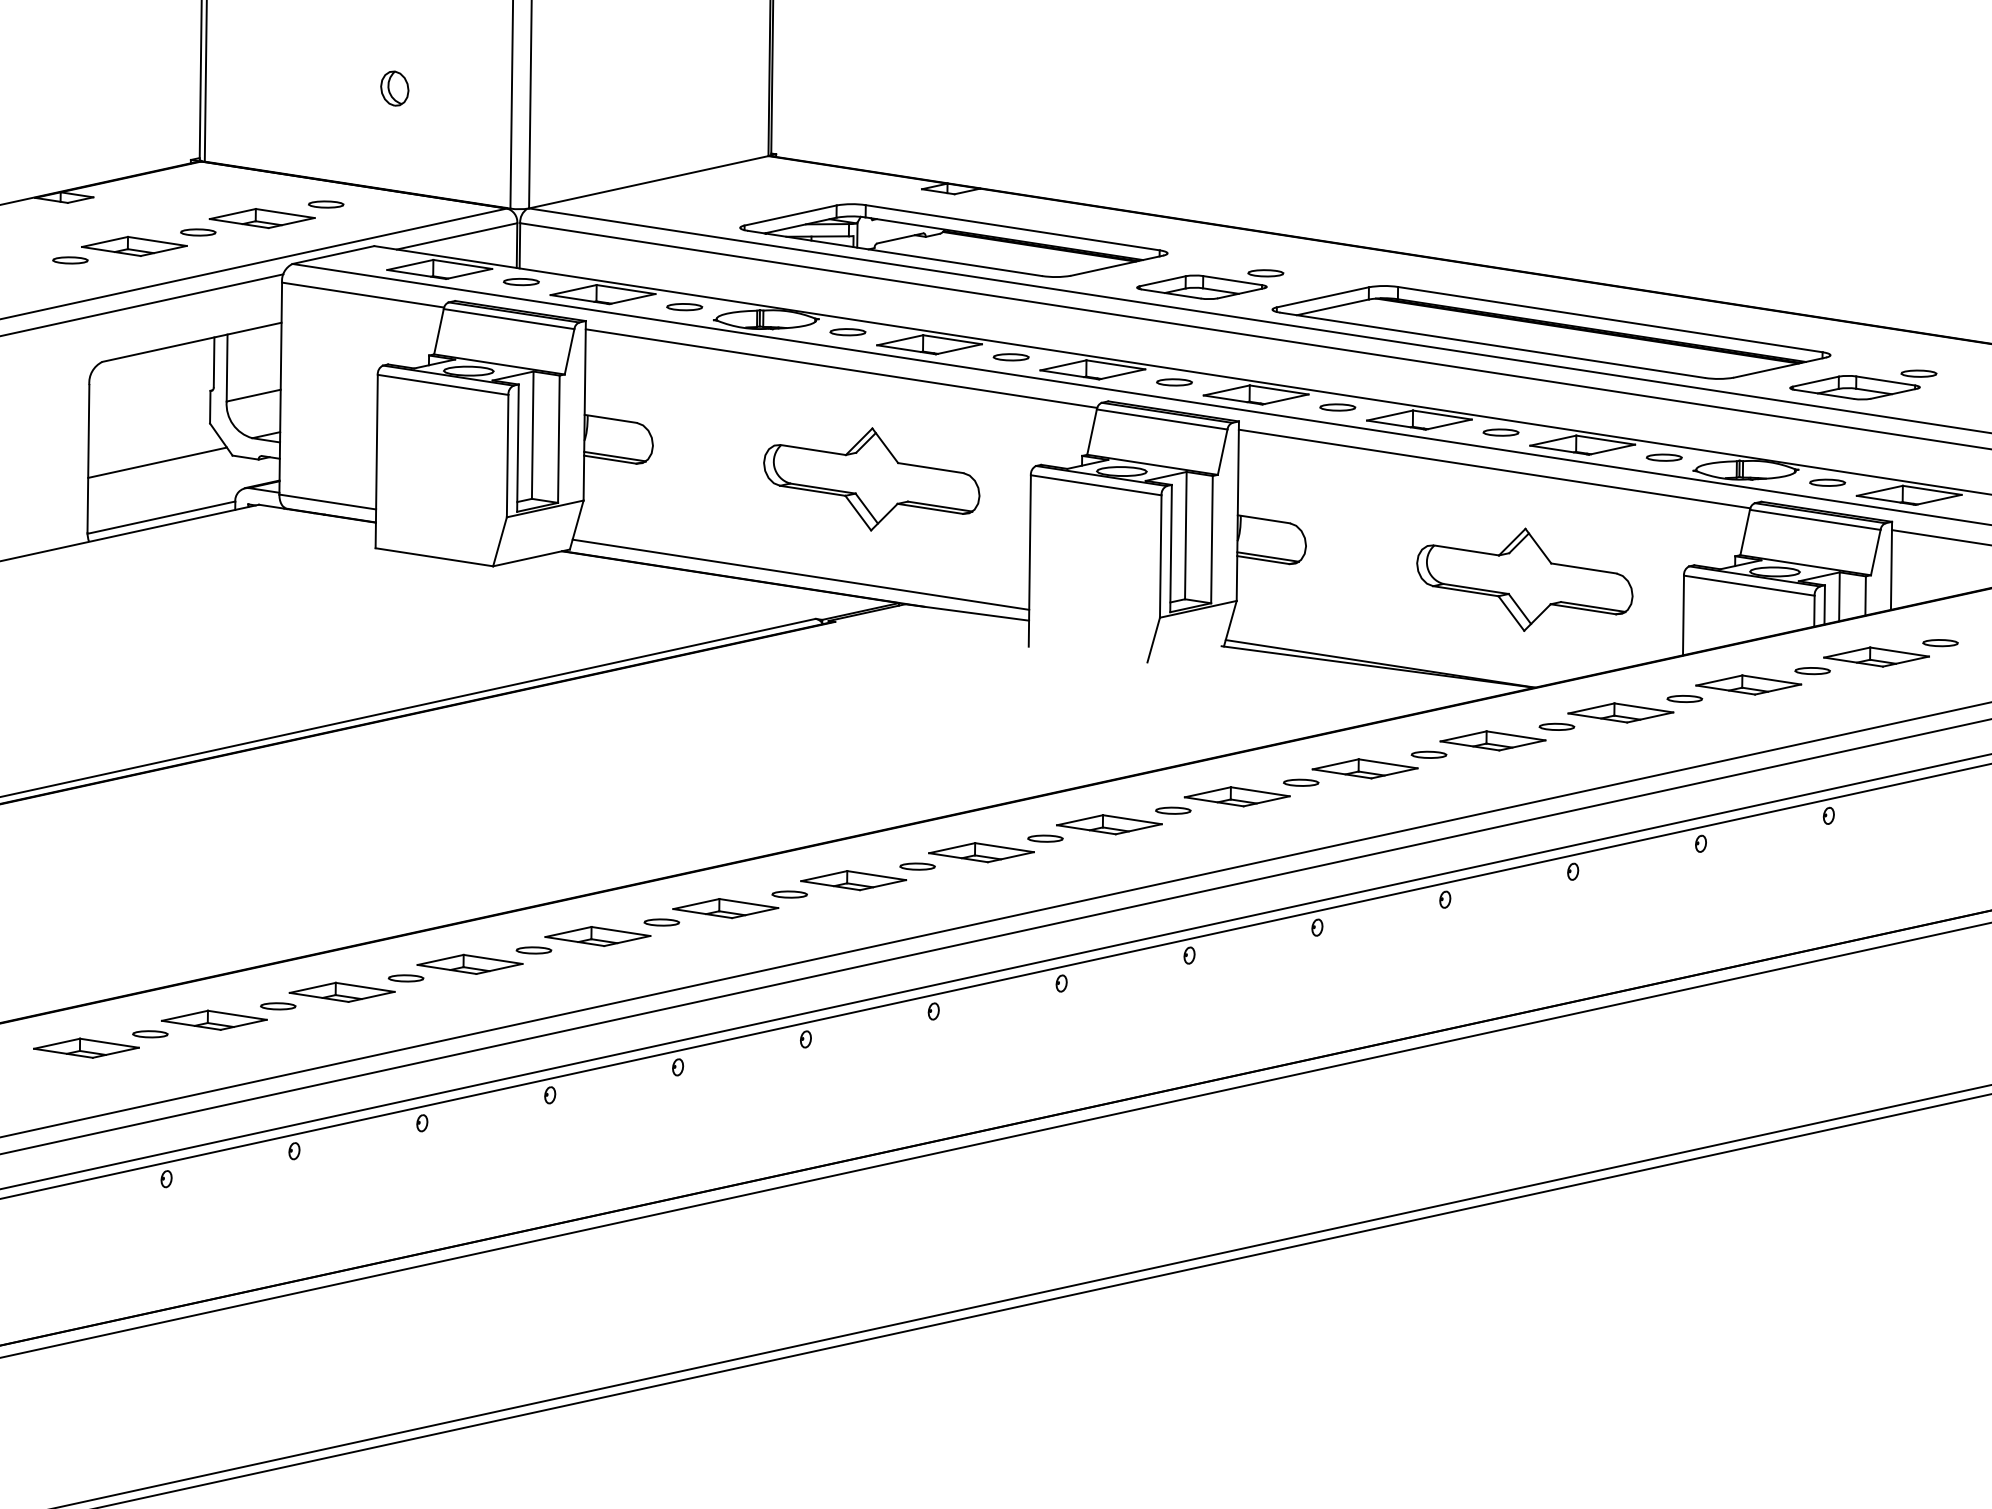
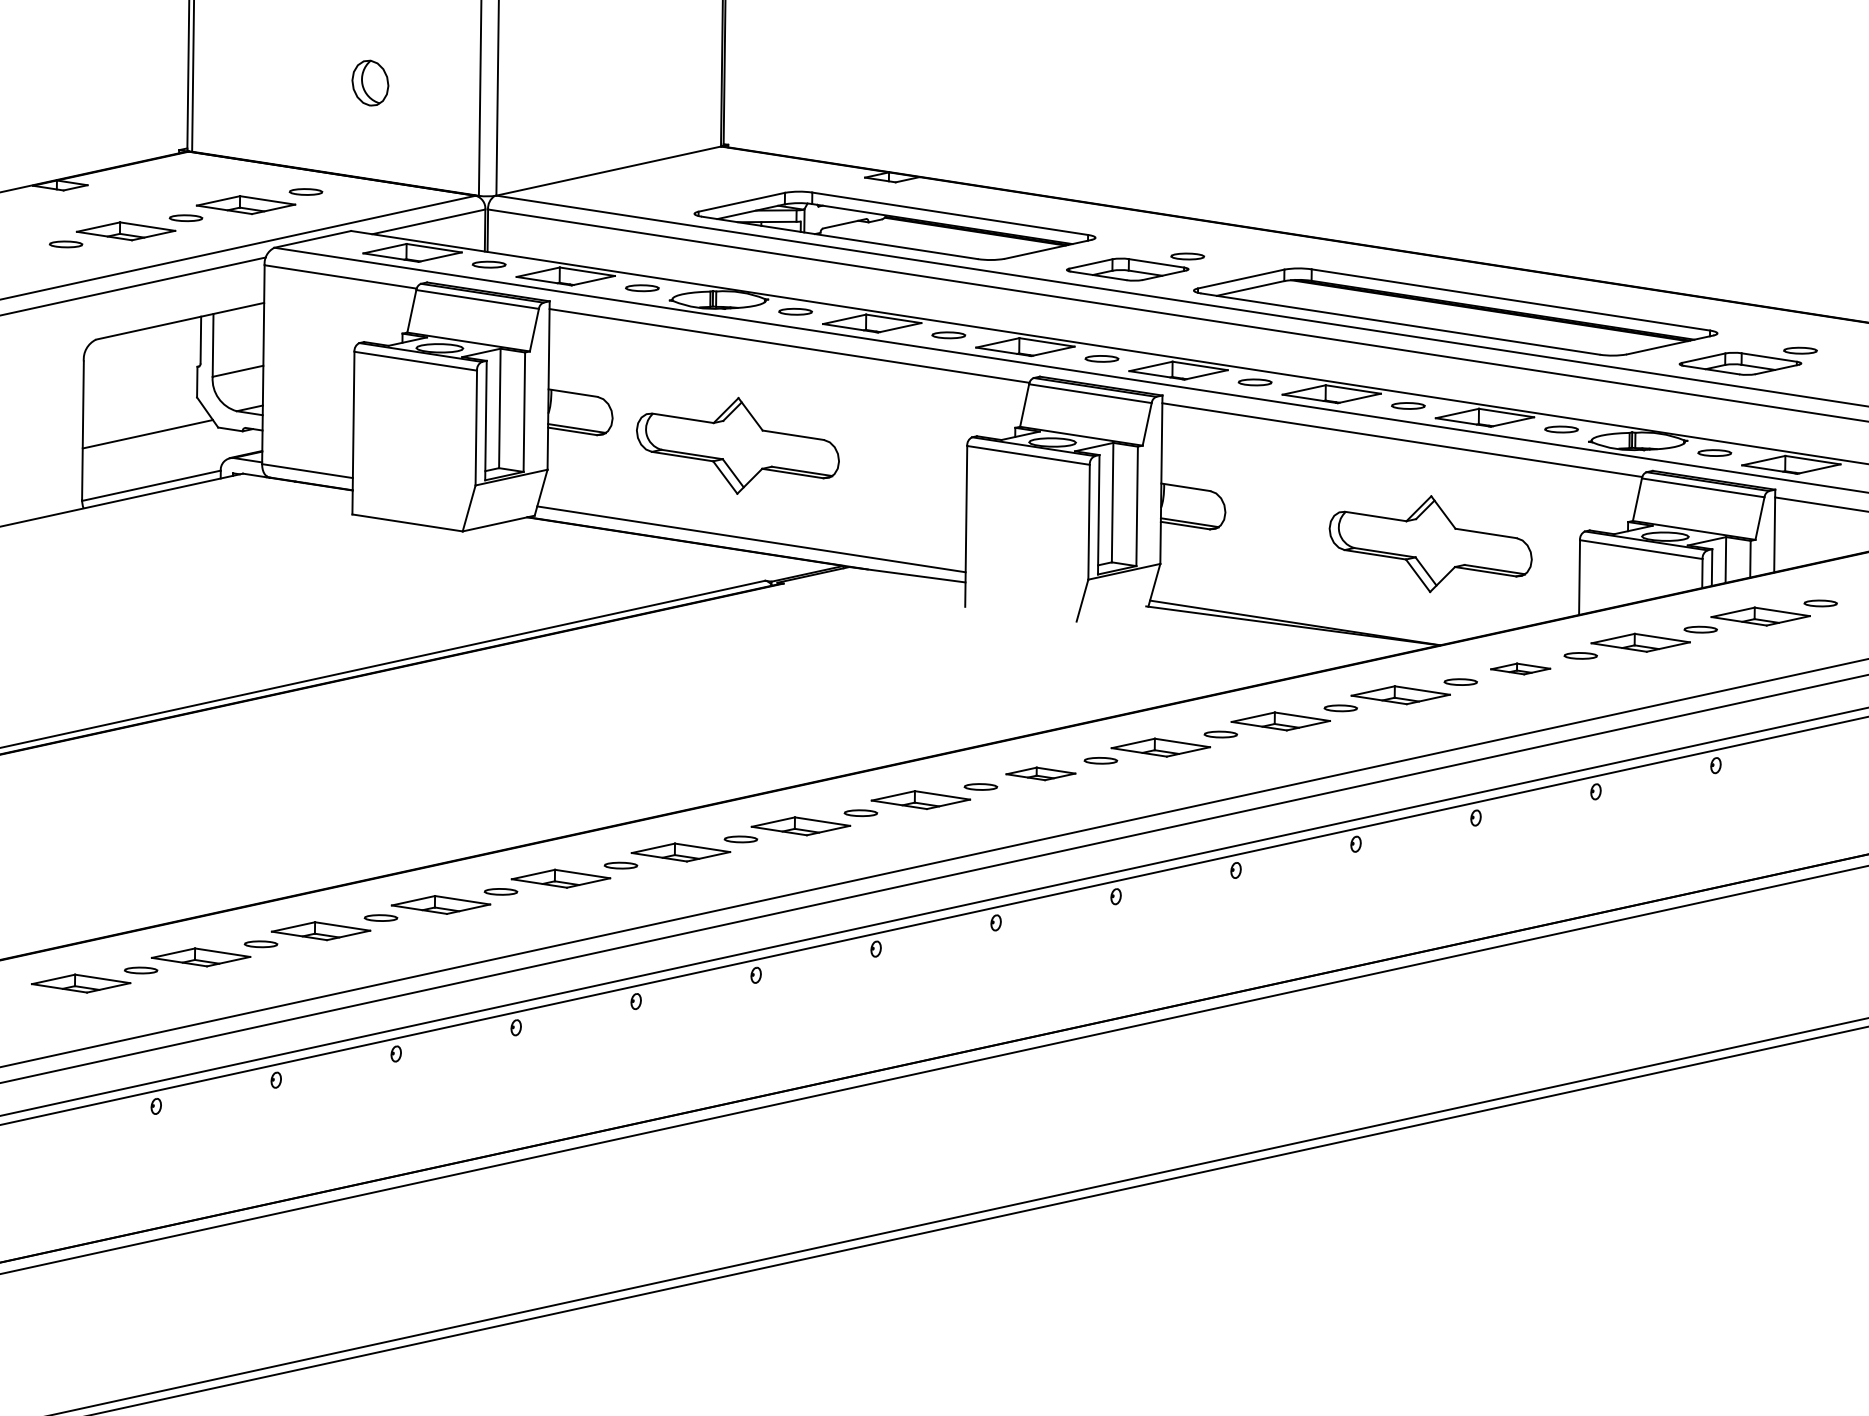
part: (394, 88) -> (370, 83), size x1.4
part: (871, 478) -> (737, 445), moved
part: (1620, 712) -> (1520, 668), size x0.6
part: (1108, 824) -> (1040, 773), size x0.7

